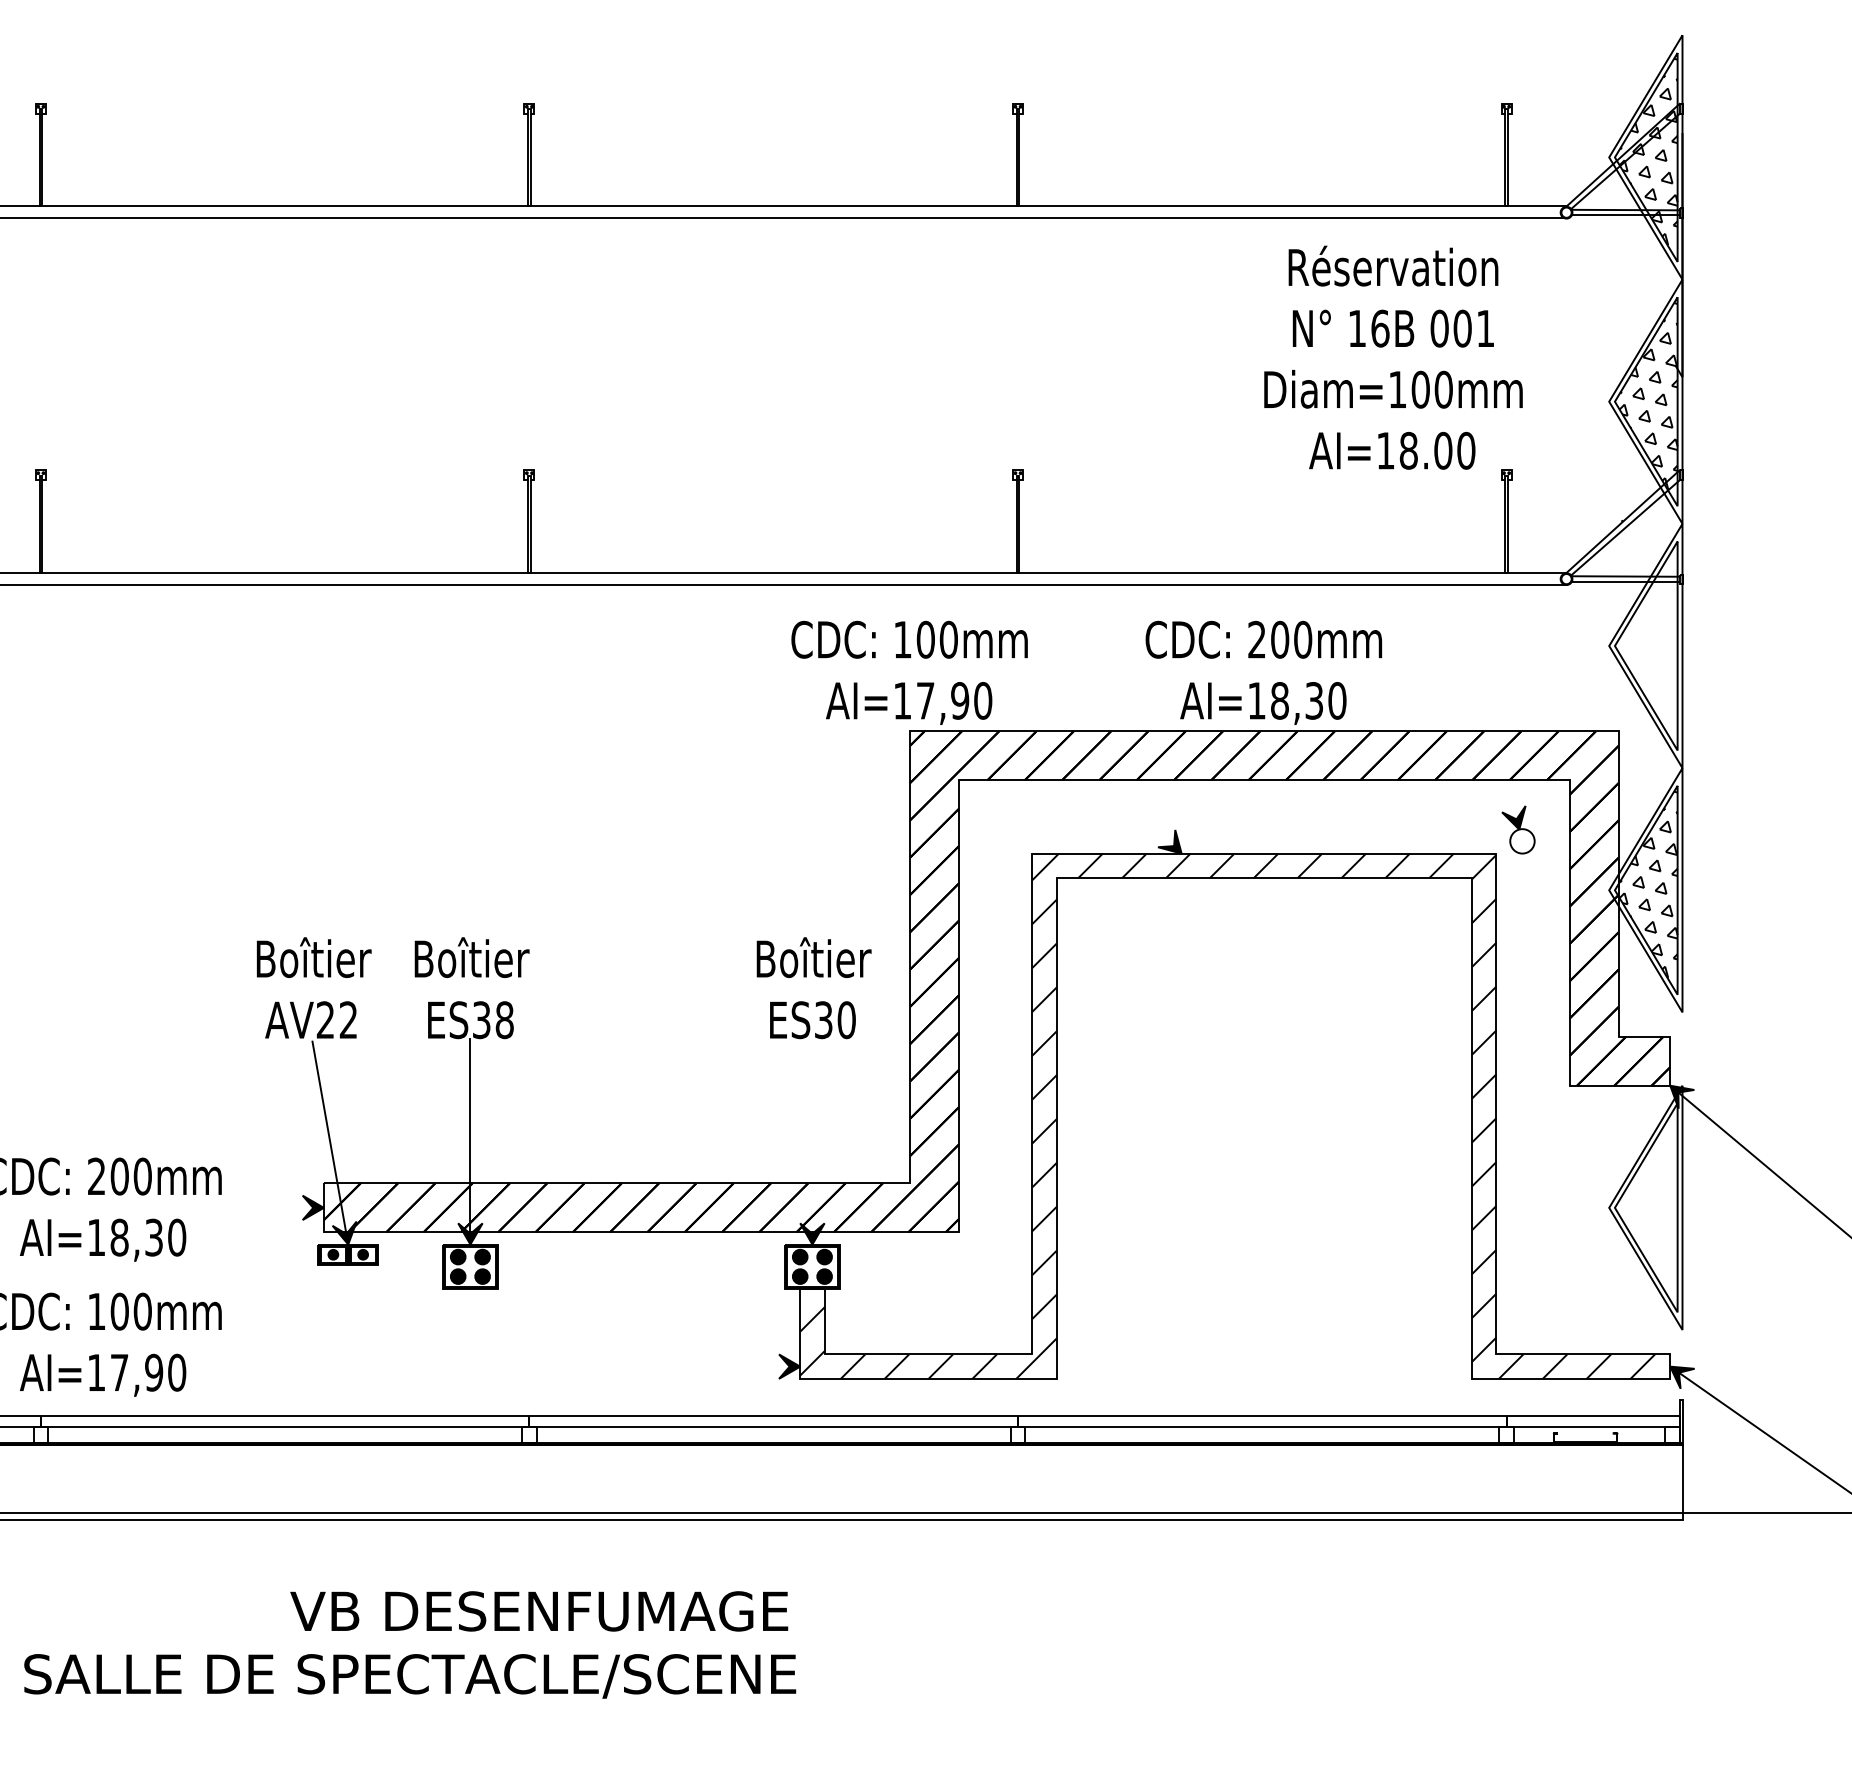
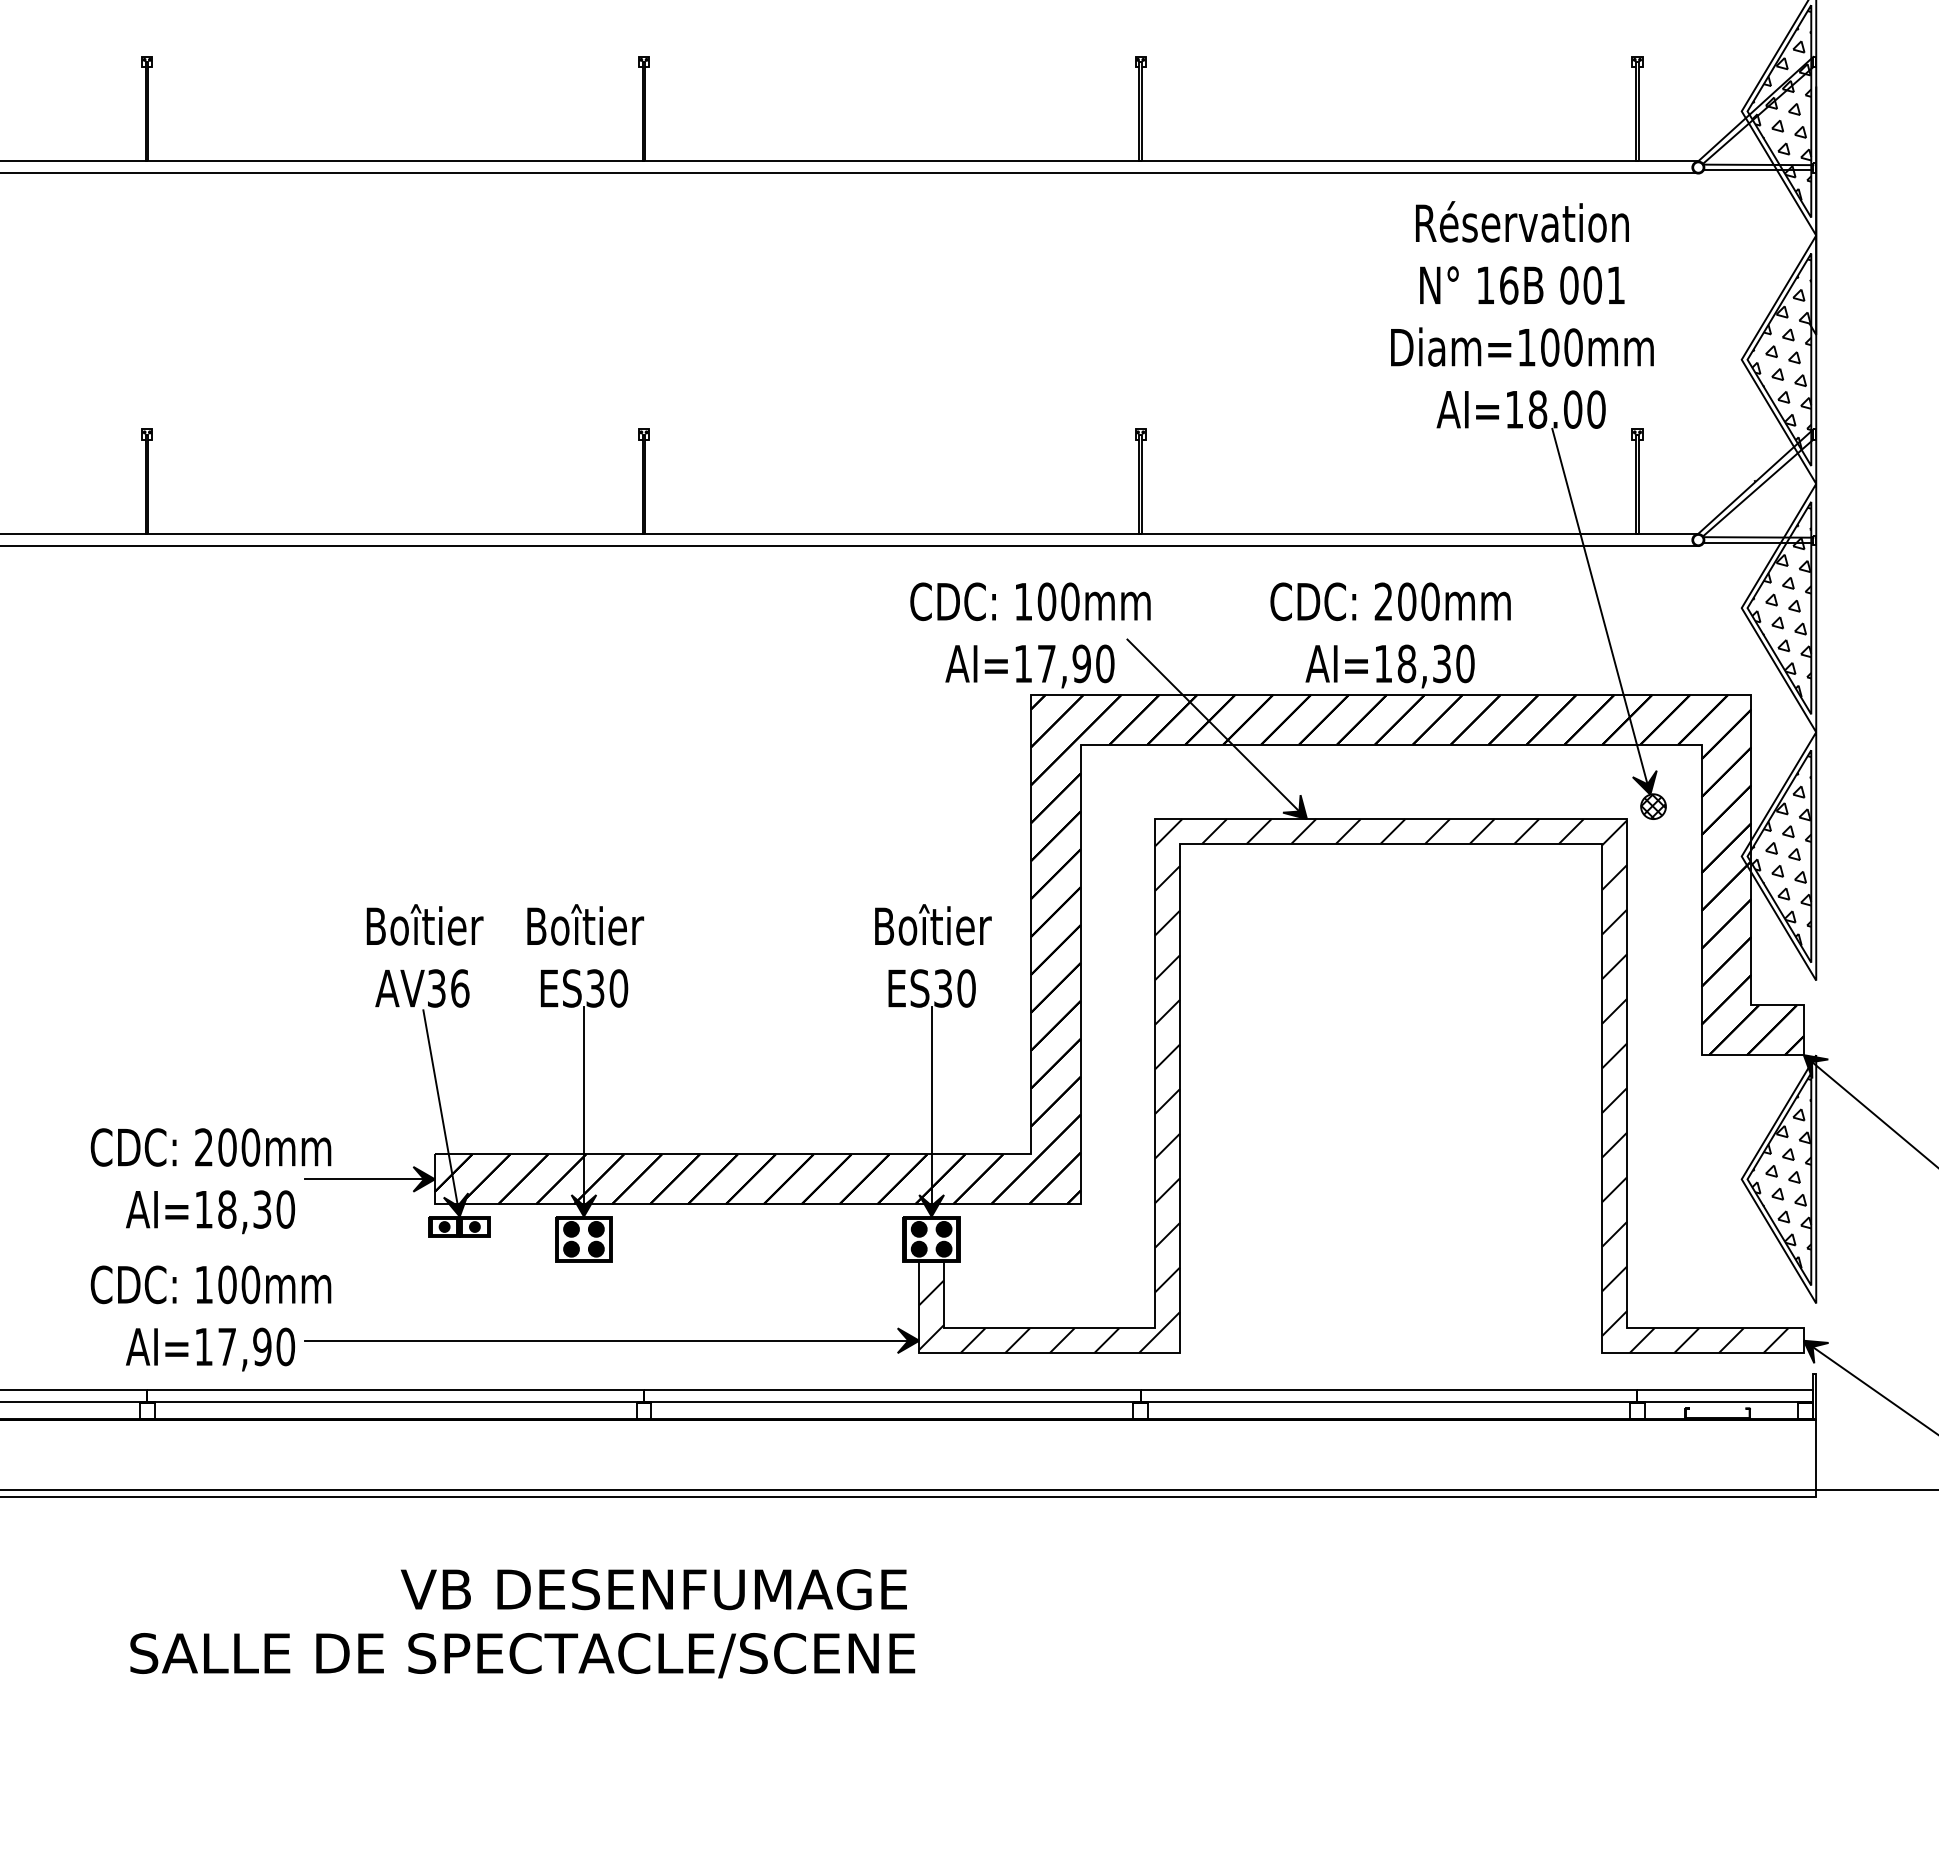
hatch: (1648, 640) -> (1781, 602), added
line: (1469, 644) -> (1599, 606), added
line: (1089, 761) -> (1213, 725), added
hatch: (1522, 841) -> (1653, 806), added
text: (337, 1020) -> (448, 988), AV22 -> AV36
text: (504, 1020) -> (618, 988), ES38 -> ES30
line: (812, 1136) -> (931, 1106), added
hatch: (1648, 1202) -> (1781, 1173), added
line: (254, 1208) -> (364, 1179), added
line: (492, 1366) -> (606, 1340), added

